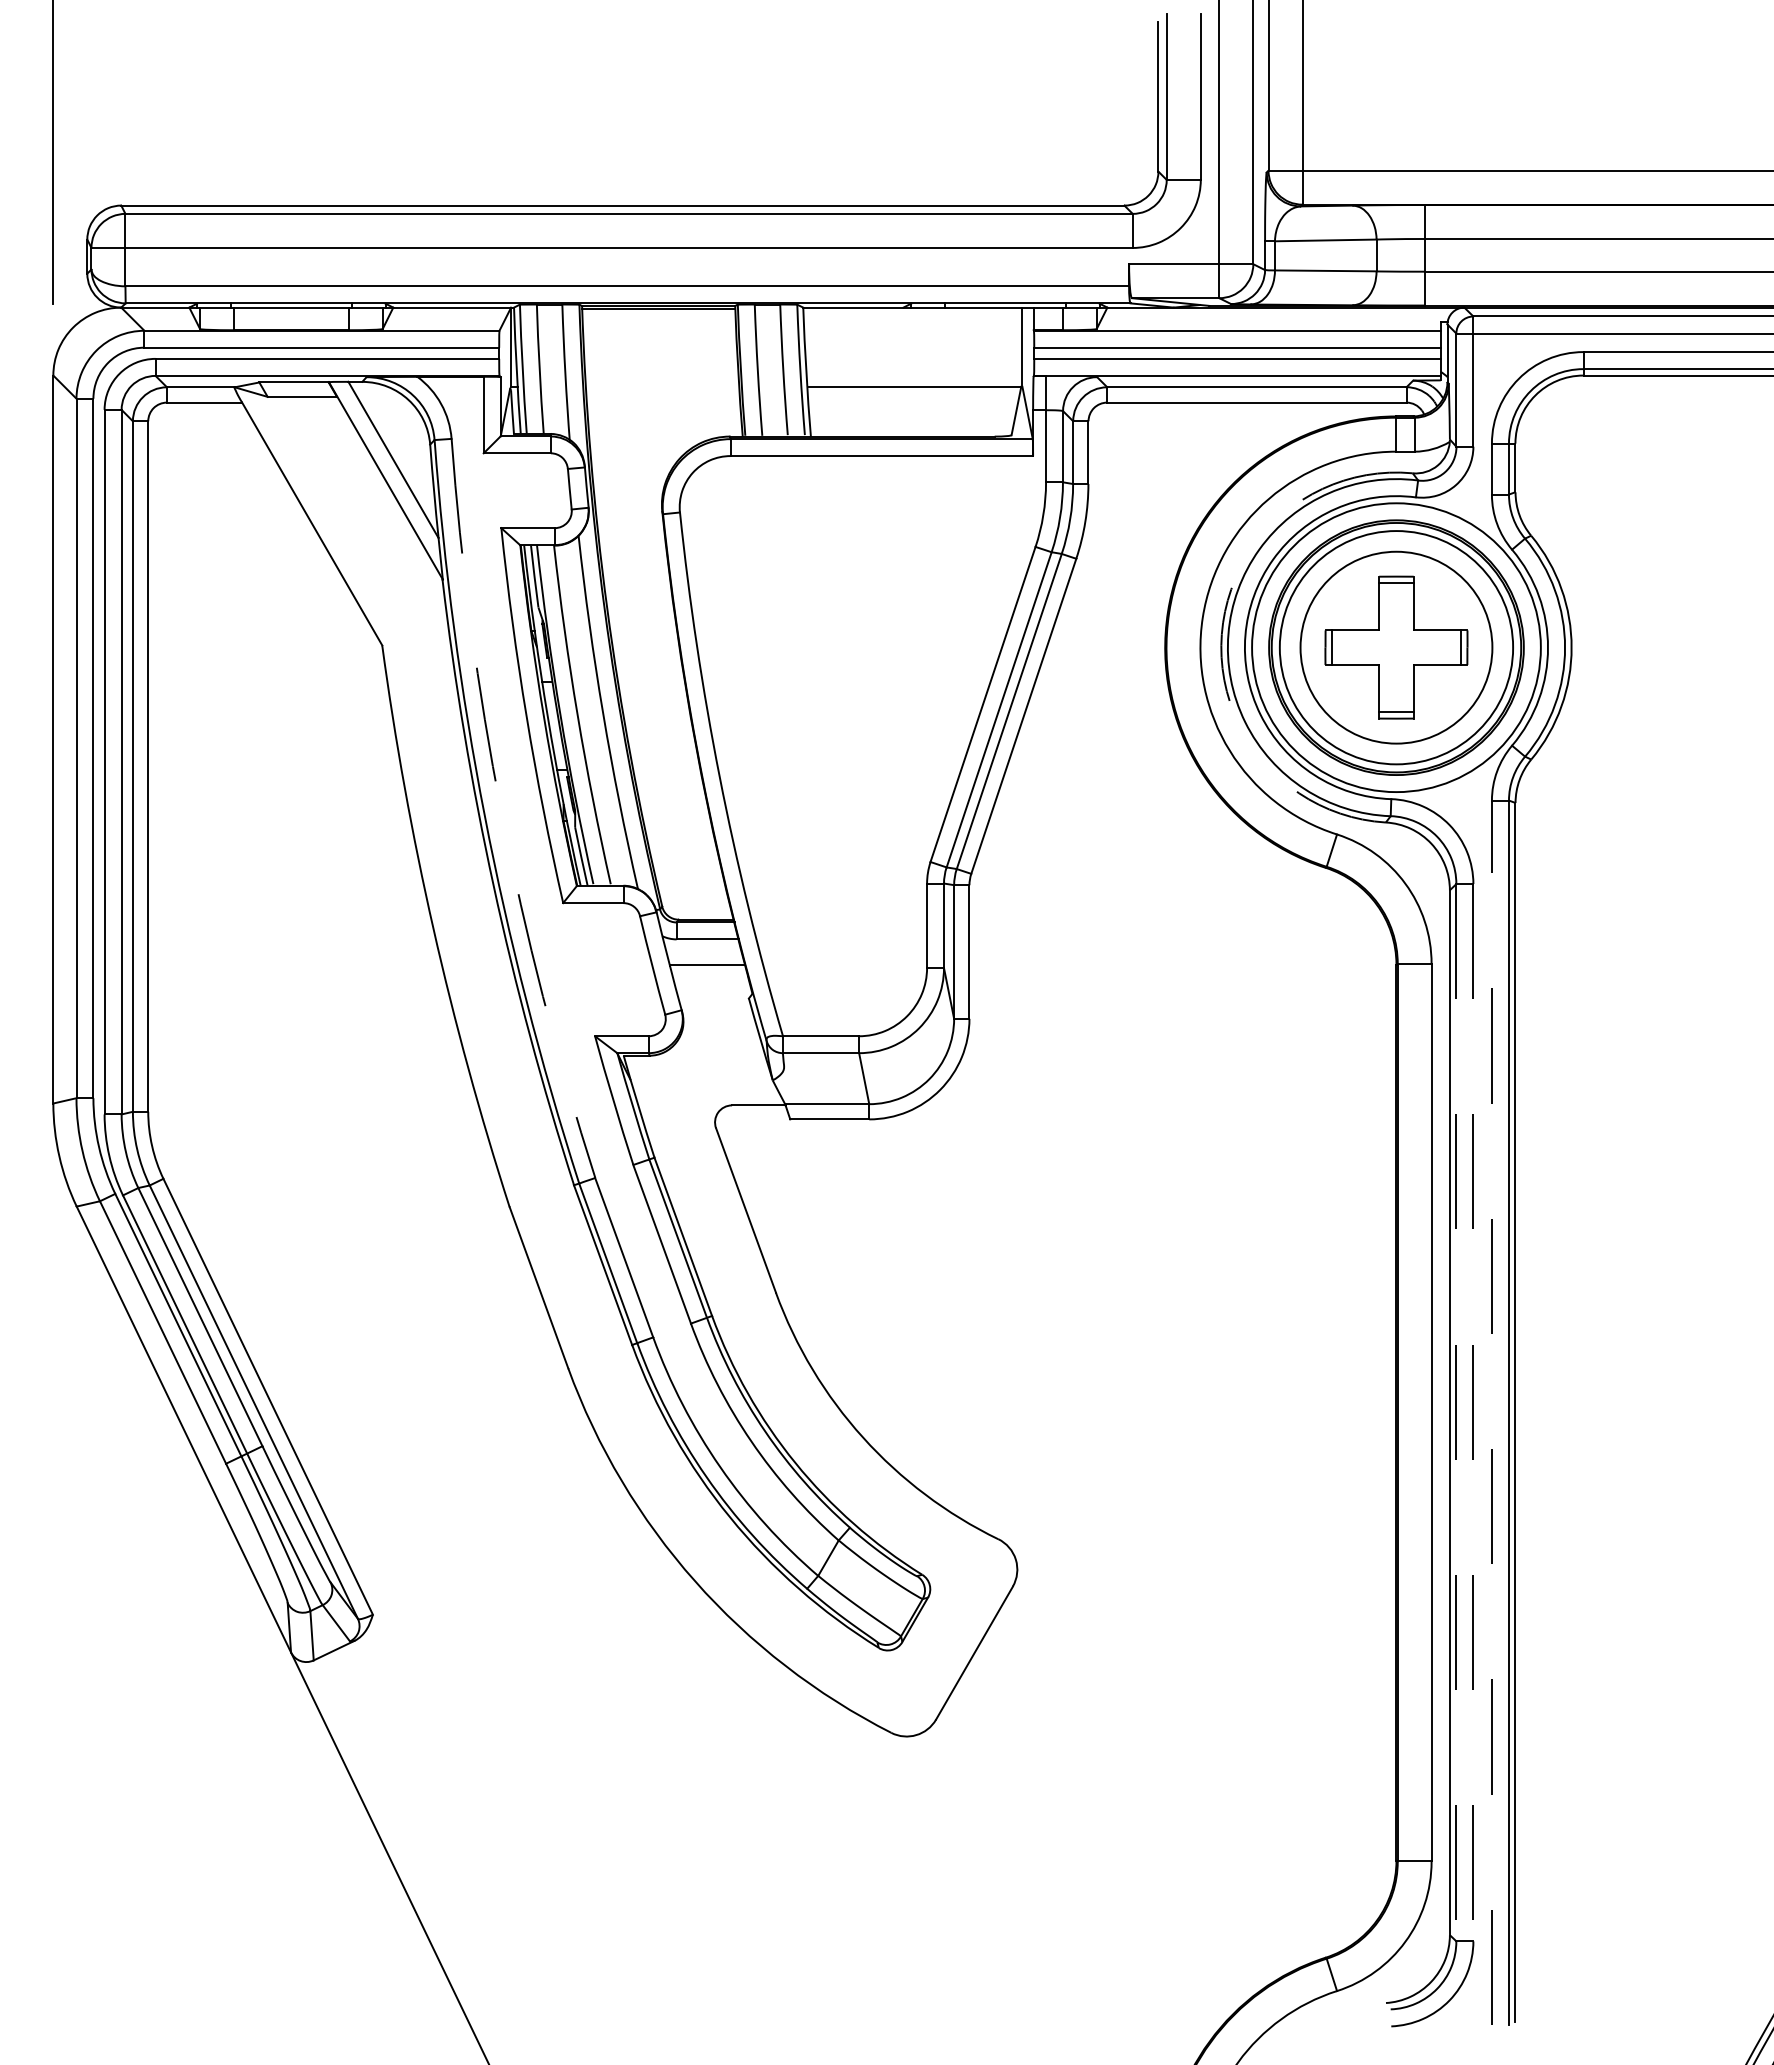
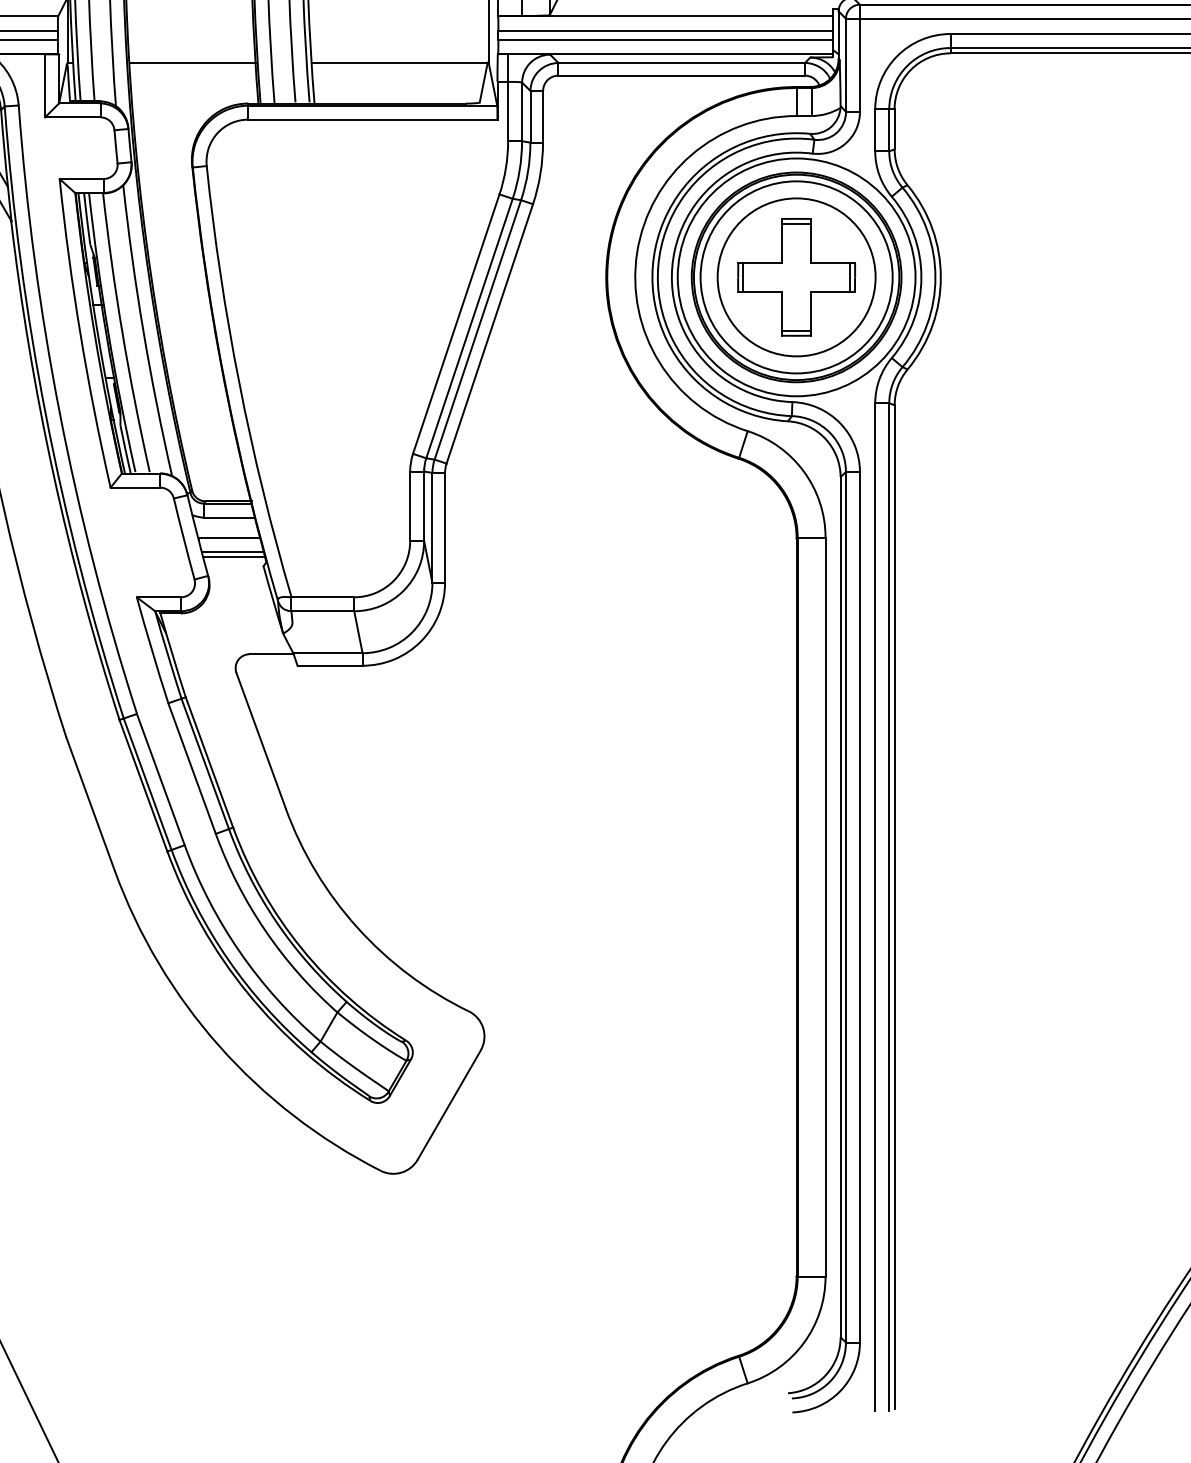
line: (663, 386) -> (193, 62), added
arc: (1221, 634) -> (652, 266), dashed -> solid
arc: (501, 812) -> (59, 413), dashed -> solid
line: (711, 981) -> (232, 552), added
line: (713, 987) -> (234, 557), added
line: (1456, 1412) -> (846, 907), dashed -> solid
line: (1473, 1412) -> (860, 907), dashed -> solid
line: (1491, 1412) -> (874, 907), dashed -> solid

